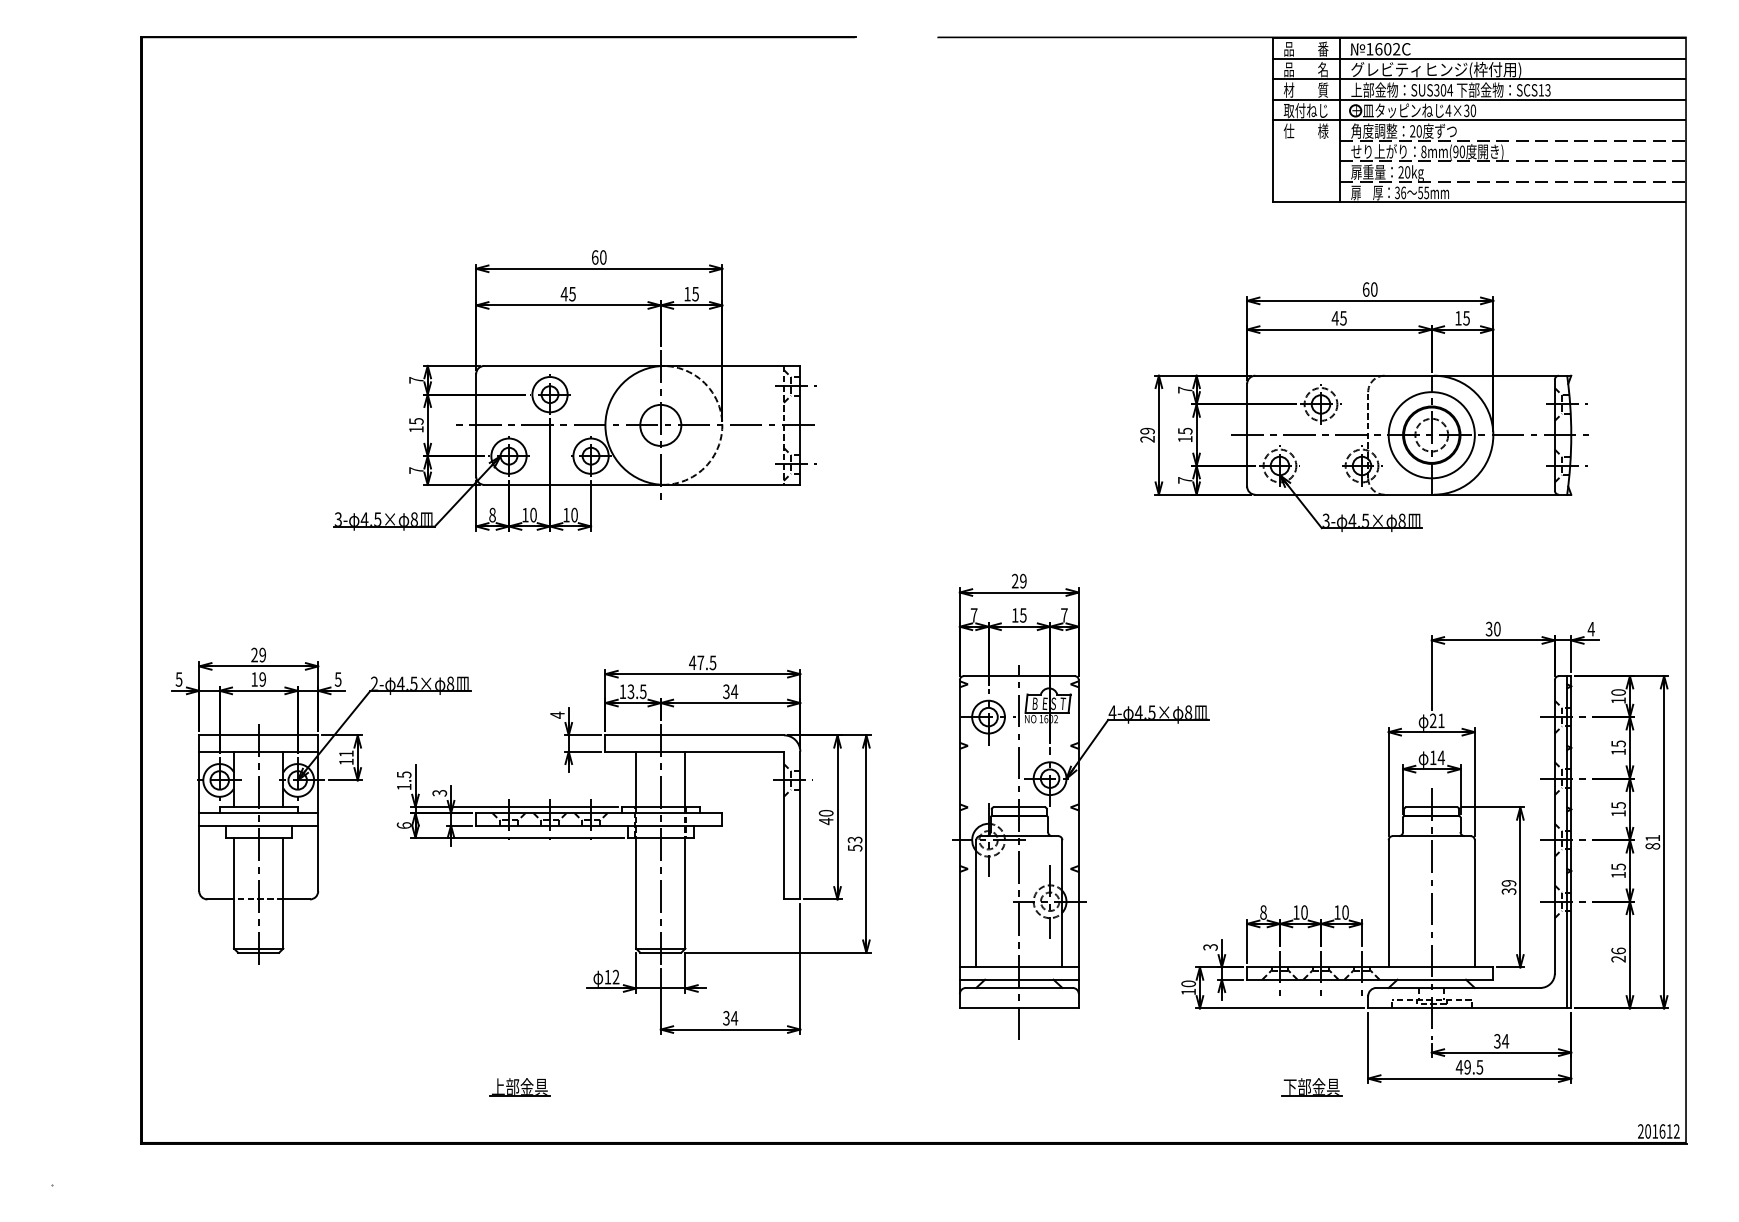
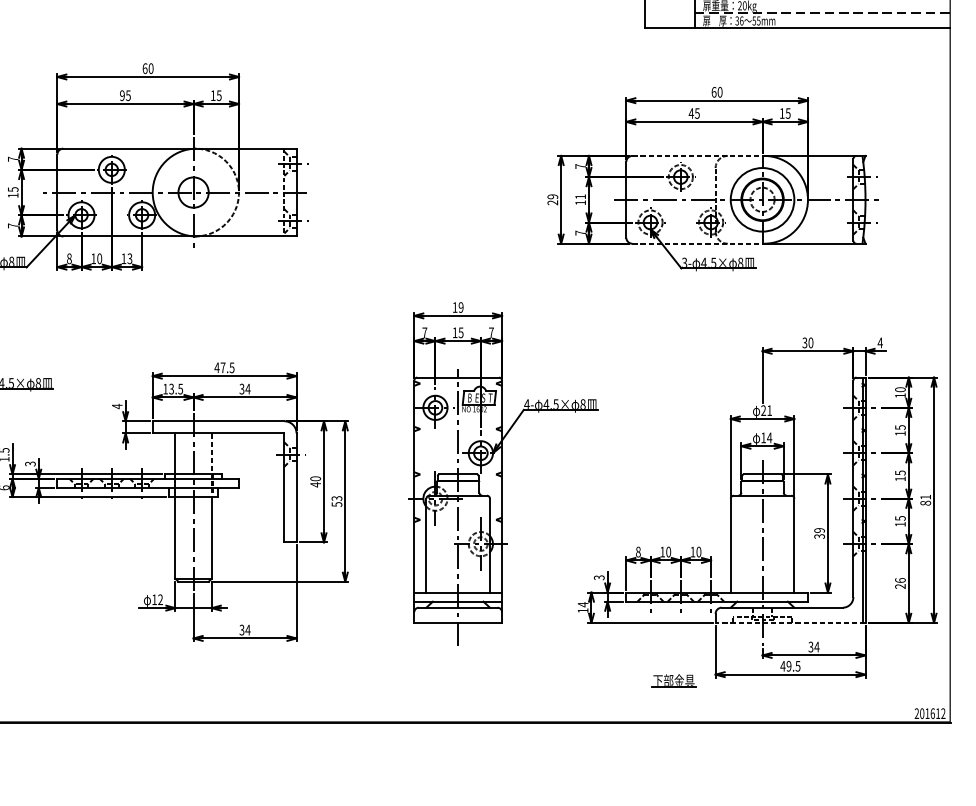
text: (563, 293) -> (121, 95), 45 -> 95
line: (1346, 375) -> (699, 155), solid -> dashed
text: (1185, 430) -> (580, 196), 15 -> 11
line: (1346, 494) -> (699, 243), solid -> dashed
text: (574, 515) -> (129, 259), 10 -> 13
text: (1014, 580) -> (454, 307), 29 -> 19
line: (685, 779) -> (211, 453), solid -> dashed
text: (1188, 983) -> (583, 604), 10 -> 14
line: (1469, 1008) -> (790, 622), solid -> dashed
part: (519, 1087) -> (89, 681), removed

